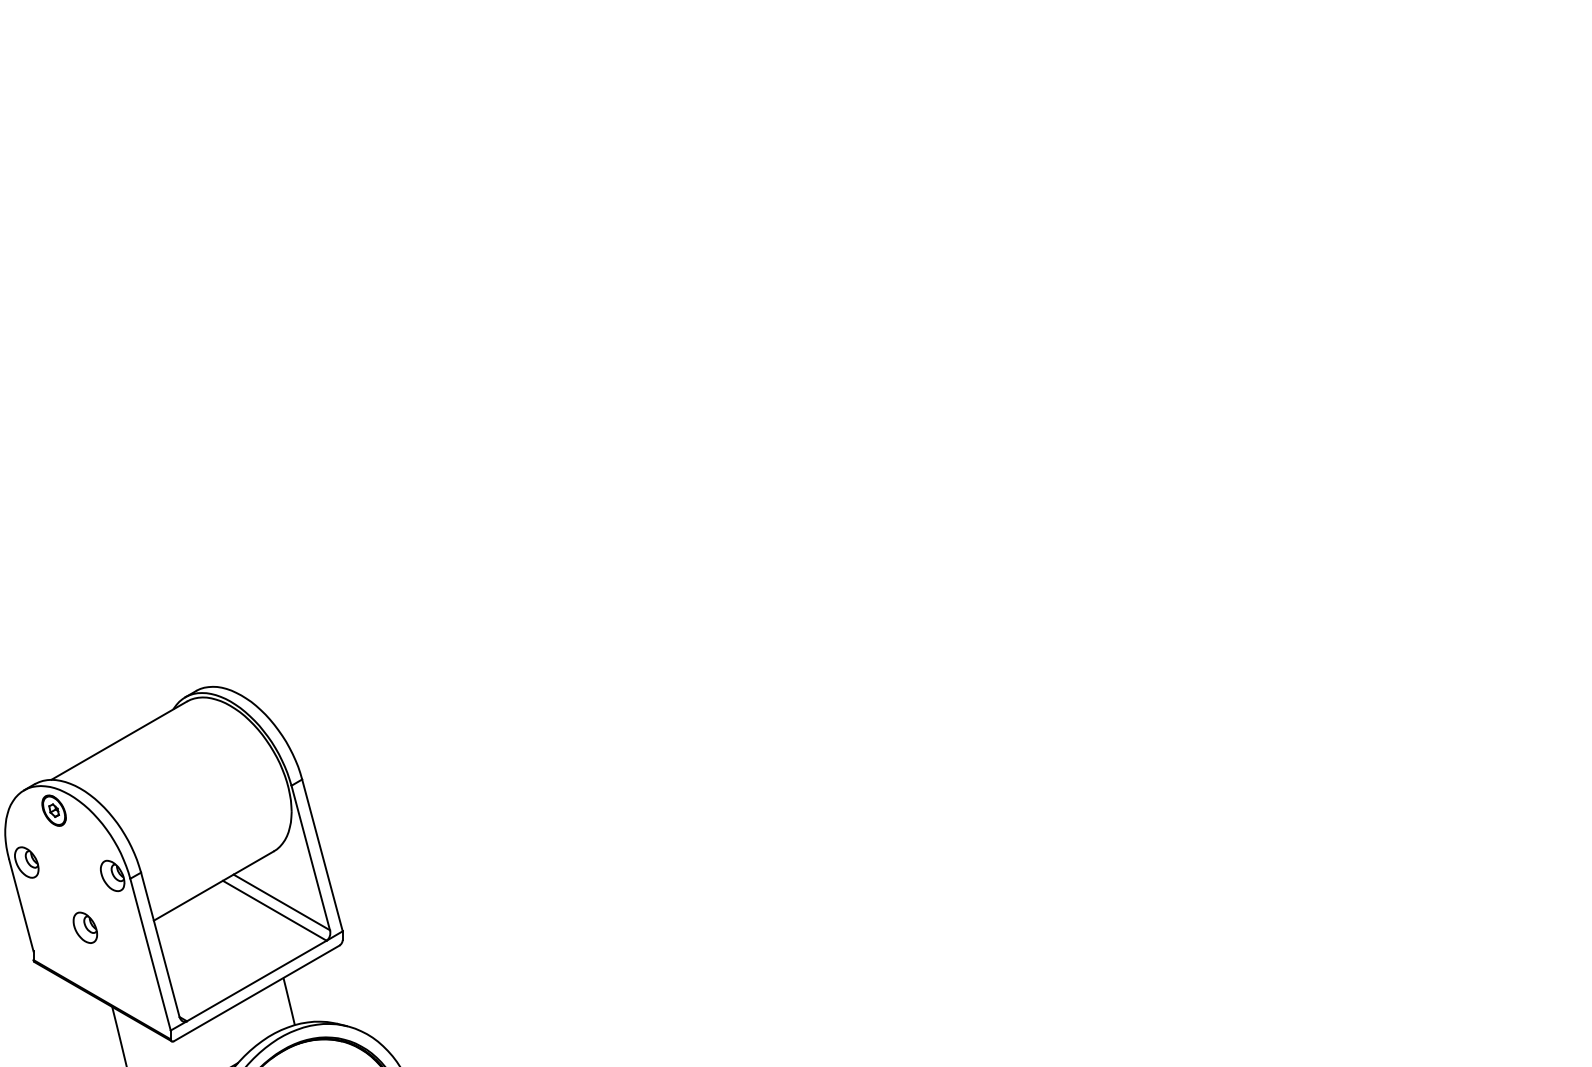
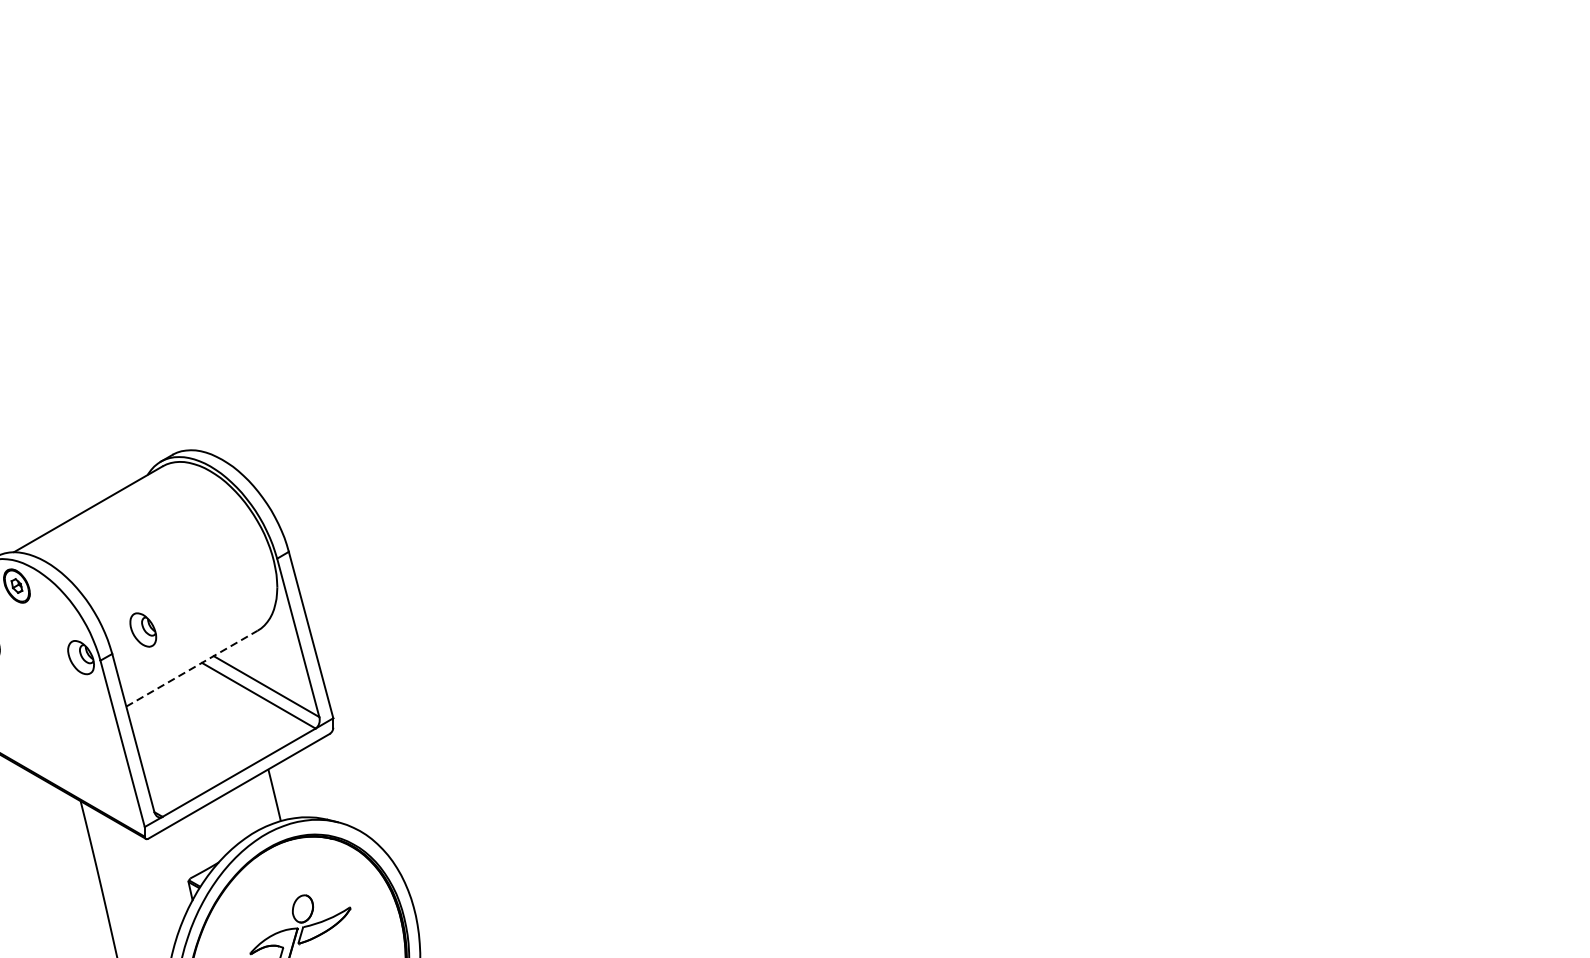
line: (214, 885) -> (192, 668), solid -> dashed
part: (85, 927) -> (143, 629), moved

